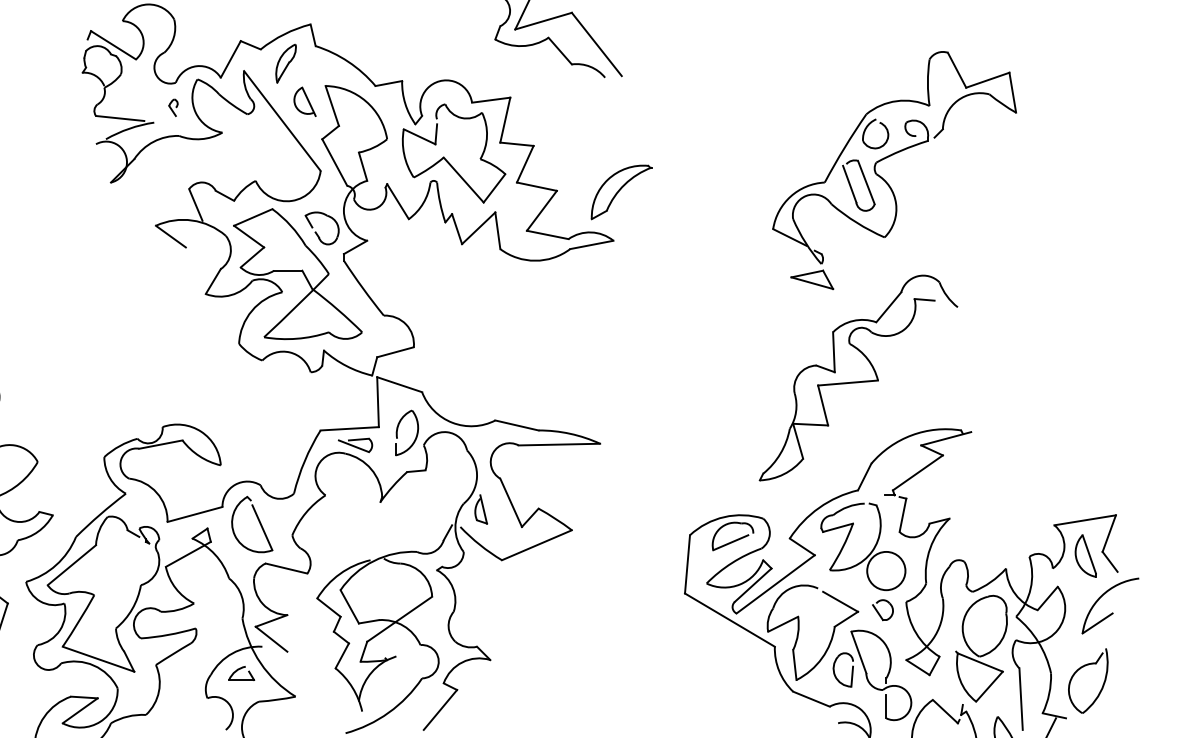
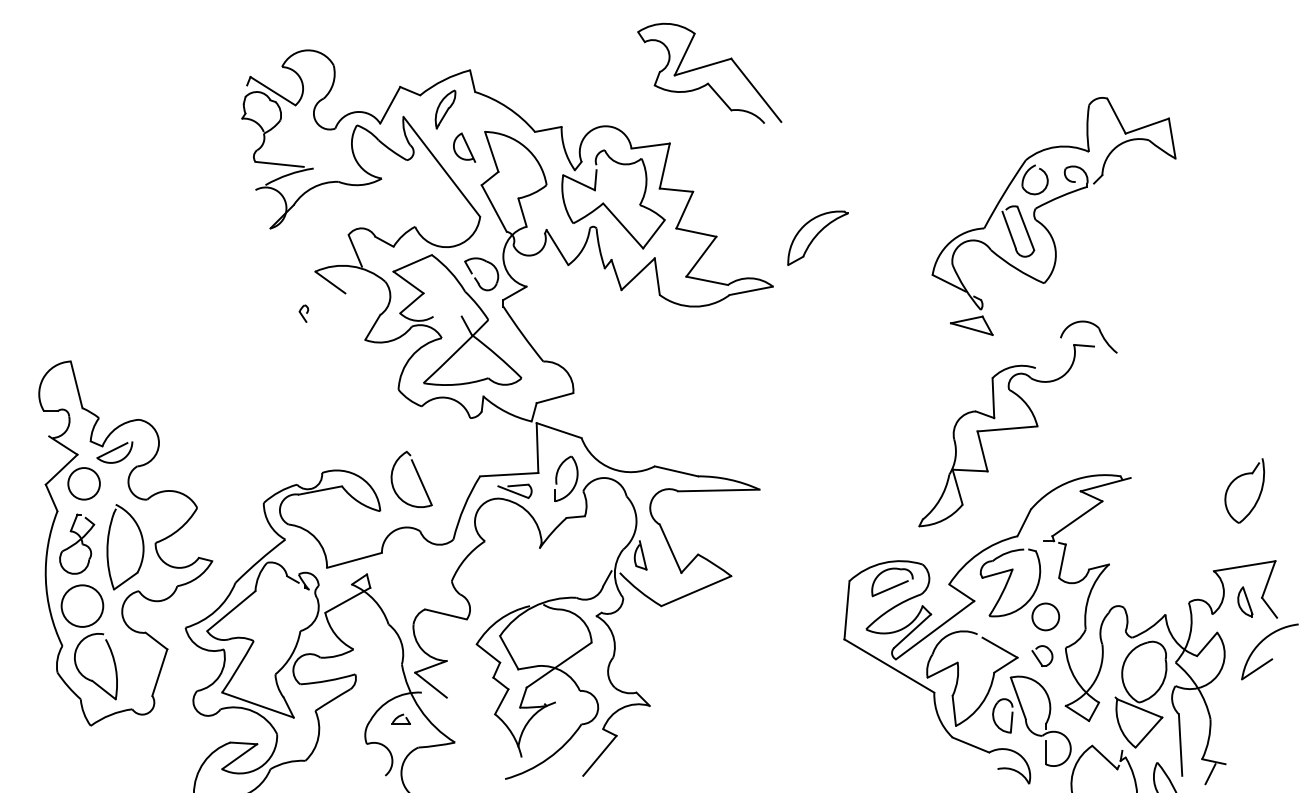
part: (173, 107) -> (303, 313), moved
part: (621, 191) -> (817, 237), moved
line: (288, 270) -> (447, 316), removed
line: (888, 307) -> (1047, 353), removed
part: (258, 520) -> (417, 475), moved
part: (1086, 555) -> (1245, 601), size x0.7
circle: (886, 570) -> (1045, 616), size x0.7
part: (1079, 670) -> (1235, 480), moved
part: (242, 672) -> (401, 718), size x0.7

